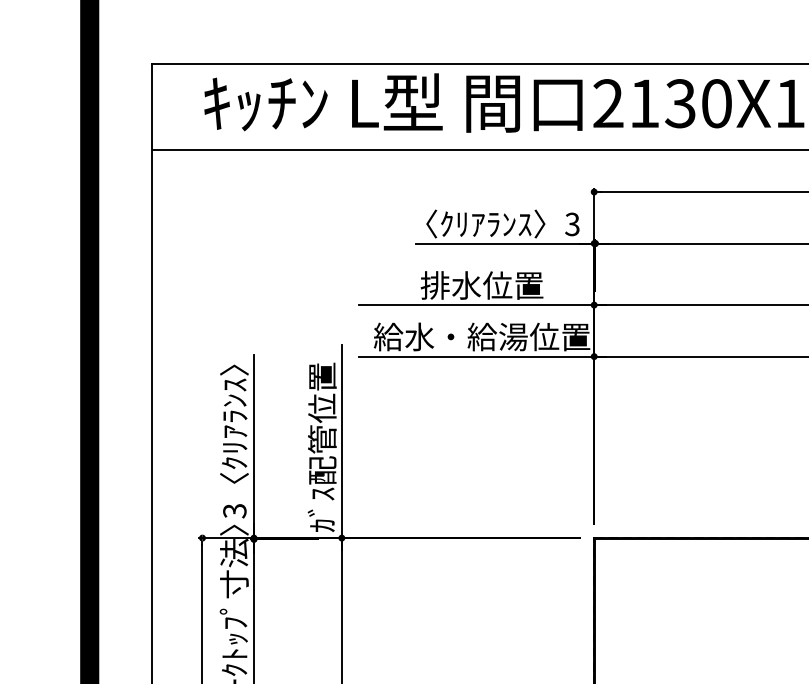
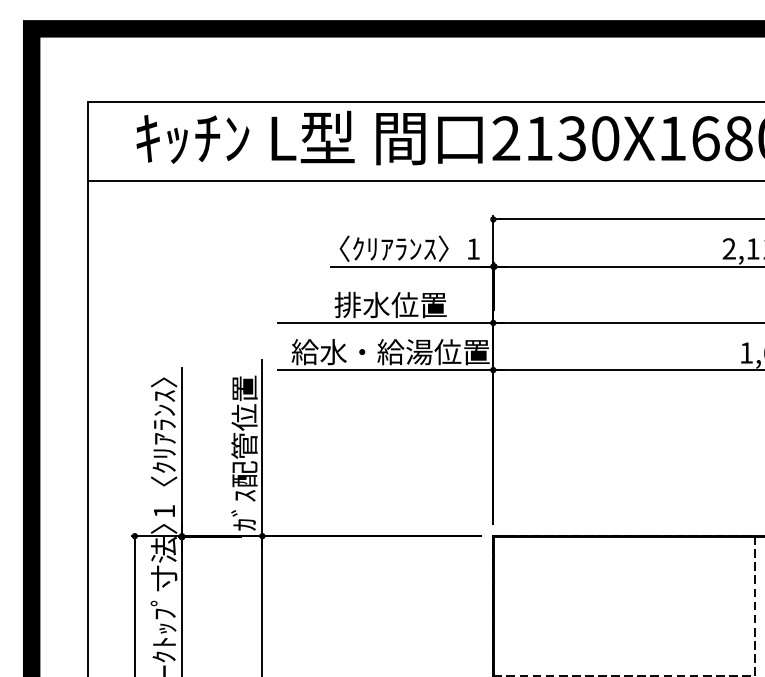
text: (571, 223) -> (472, 248), 3 -> 1
text: (234, 511) -> (164, 511), 3 -> 1

